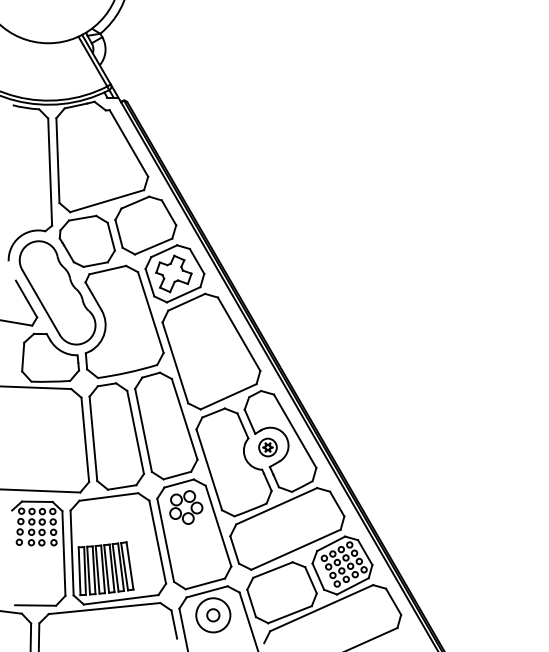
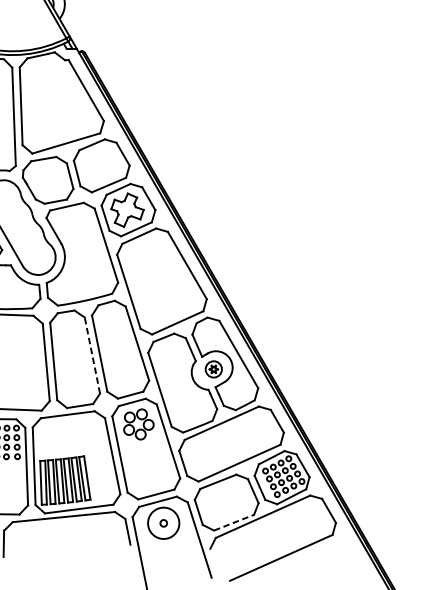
line: (135, 431) -> (92, 354), solid -> dashed
line: (290, 614) -> (234, 522), solid -> dashed
circle: (213, 615) -> (163, 523), size x0.6

